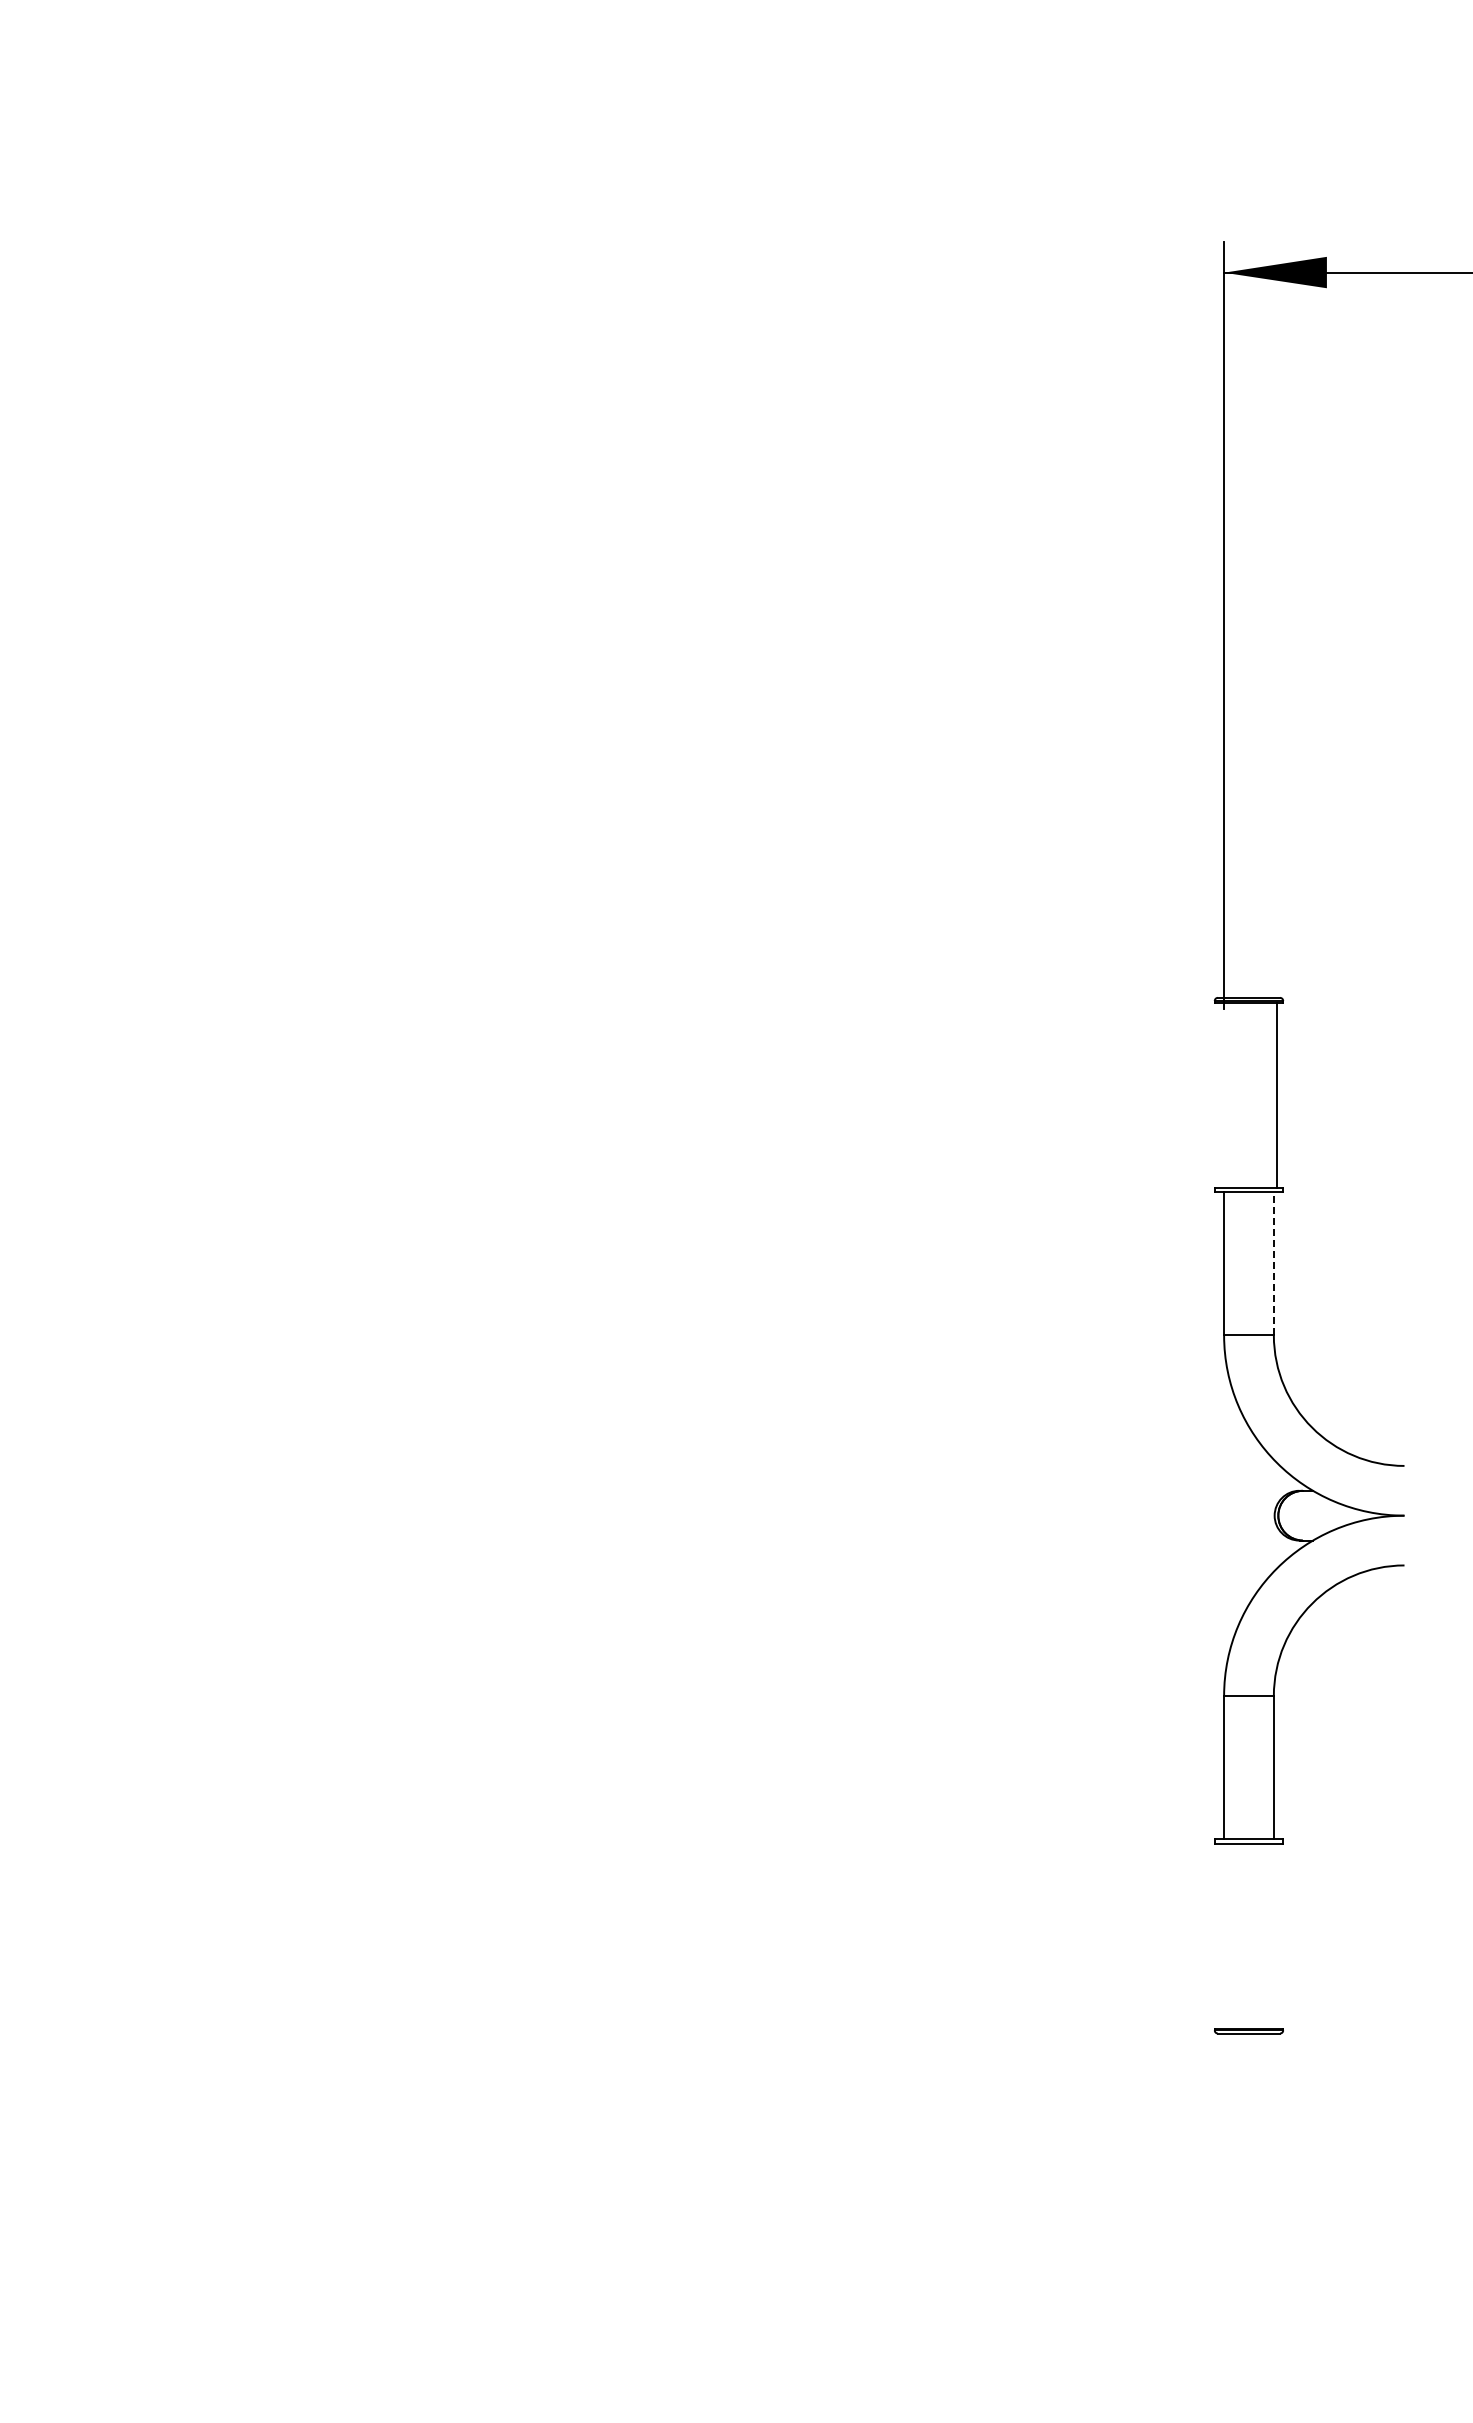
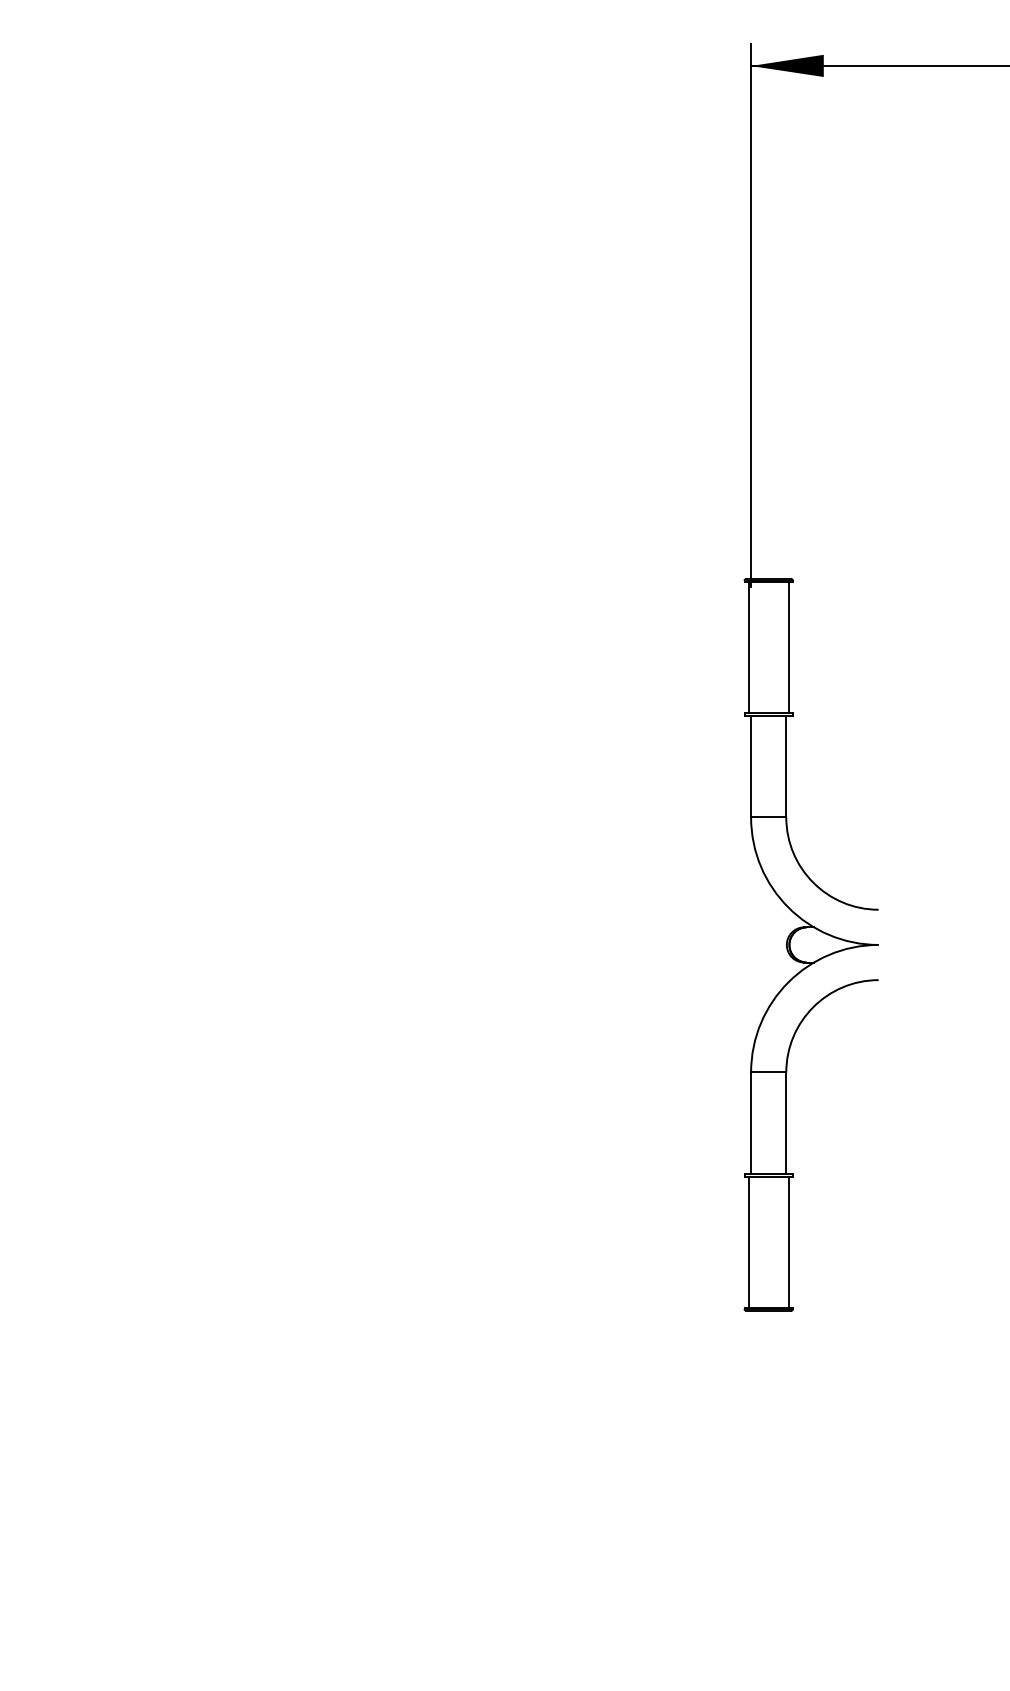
line: (1220, 1094) -> (748, 647), added
line: (1273, 1263) -> (786, 766), dashed -> solid
line: (1220, 1935) -> (748, 1241), added
line: (1276, 1935) -> (788, 1241), added

